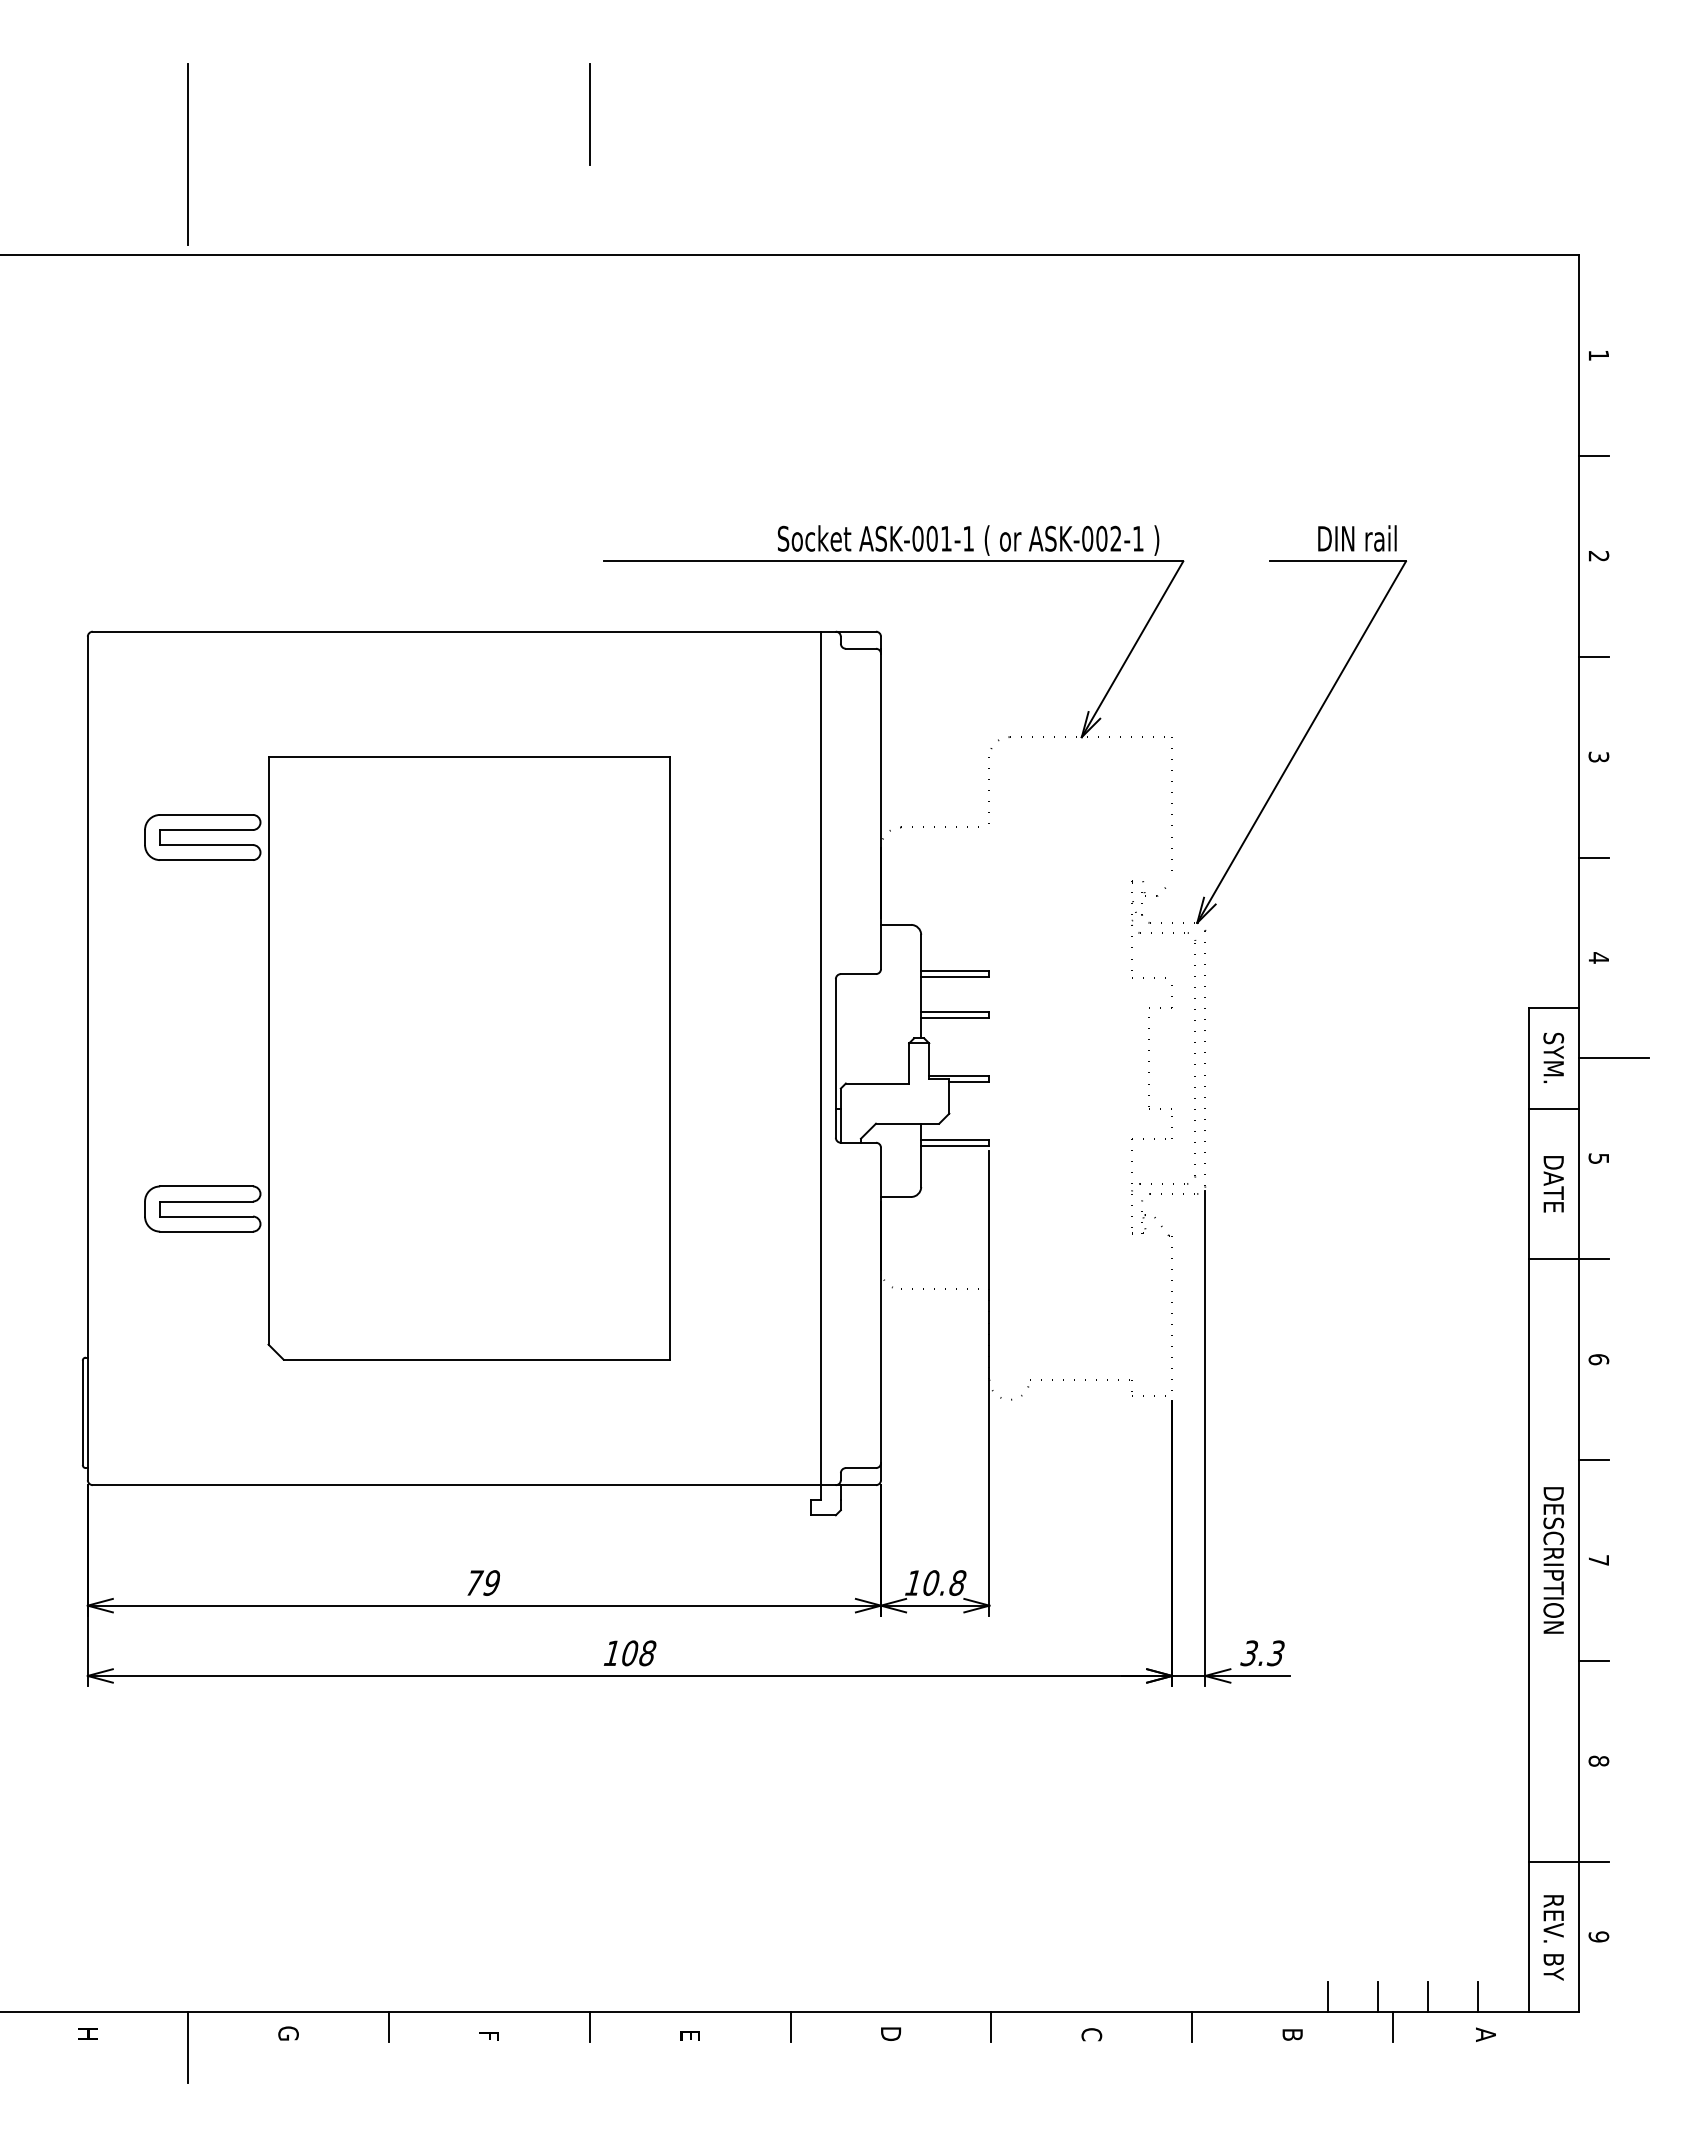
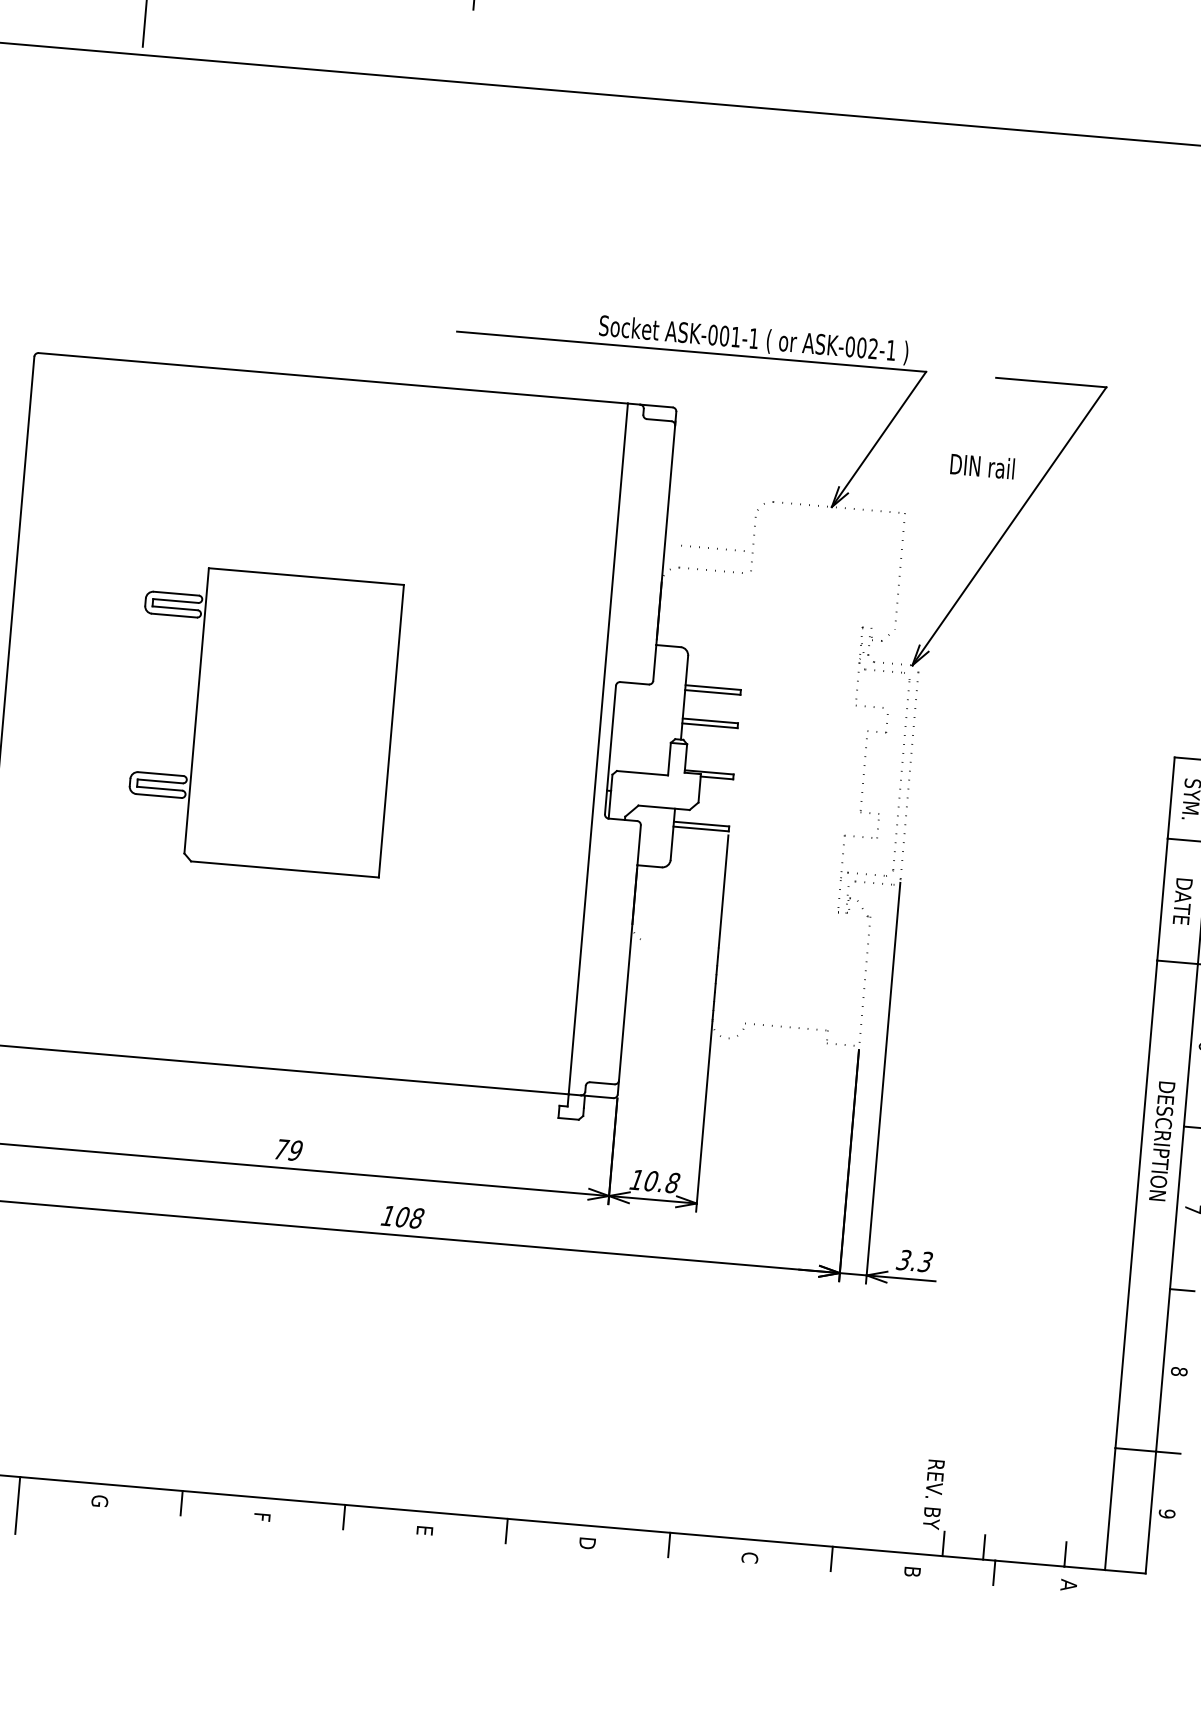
text: (1357, 538) -> (982, 466), moved
part: (407, 1058) -> (263, 720), size x0.6
line: (934, 1288) -> (708, 547), moved
text: (1553, 1560) -> (1162, 1141), moved
text: (1553, 1937) -> (933, 1494), moved
line: (1428, 1997) -> (1024, 1551), removed

